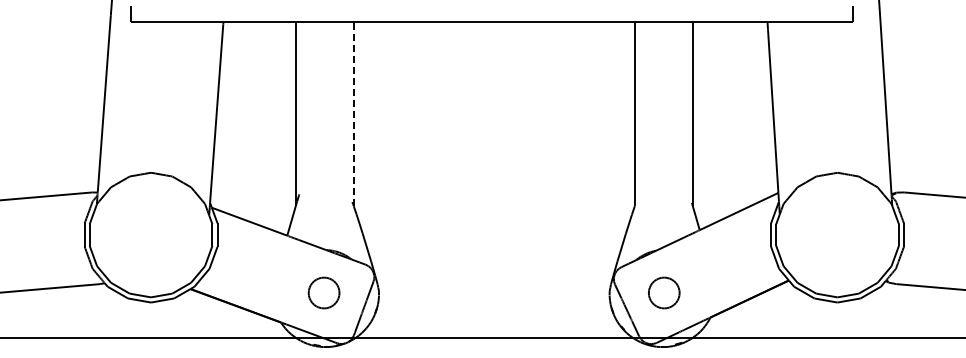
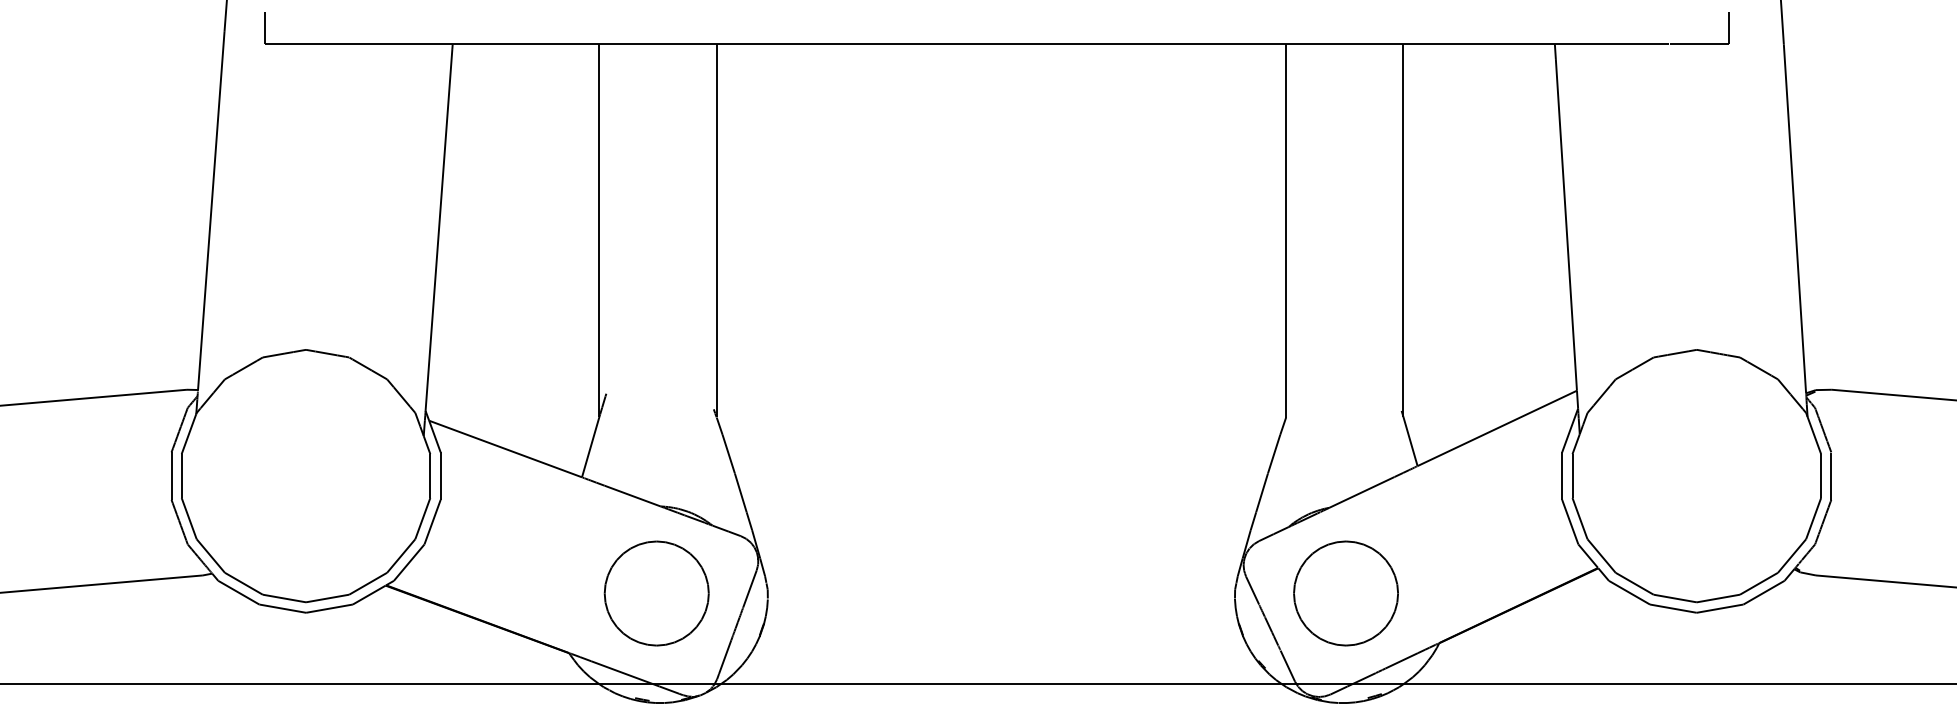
line: (353, 113) -> (716, 229), dashed -> solid
part: (323, 292) -> (655, 592), size x1.67
part: (663, 292) -> (1344, 592), size x1.67

